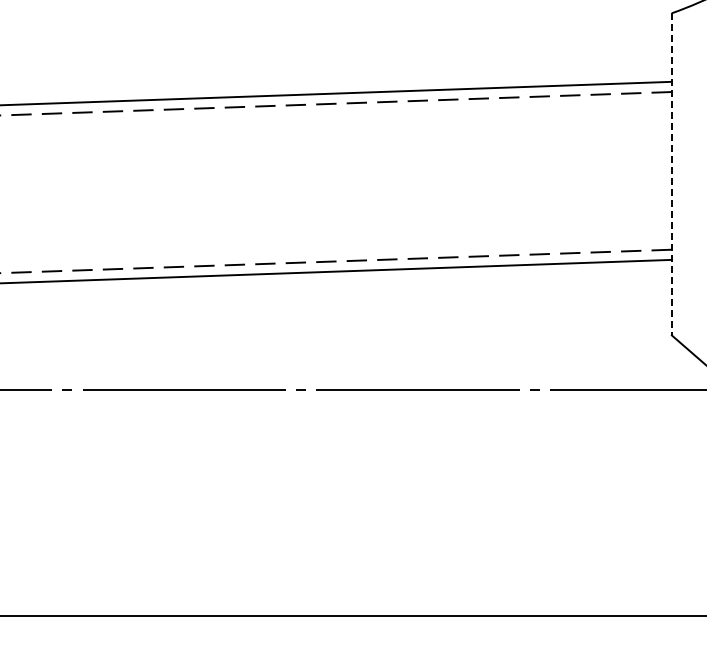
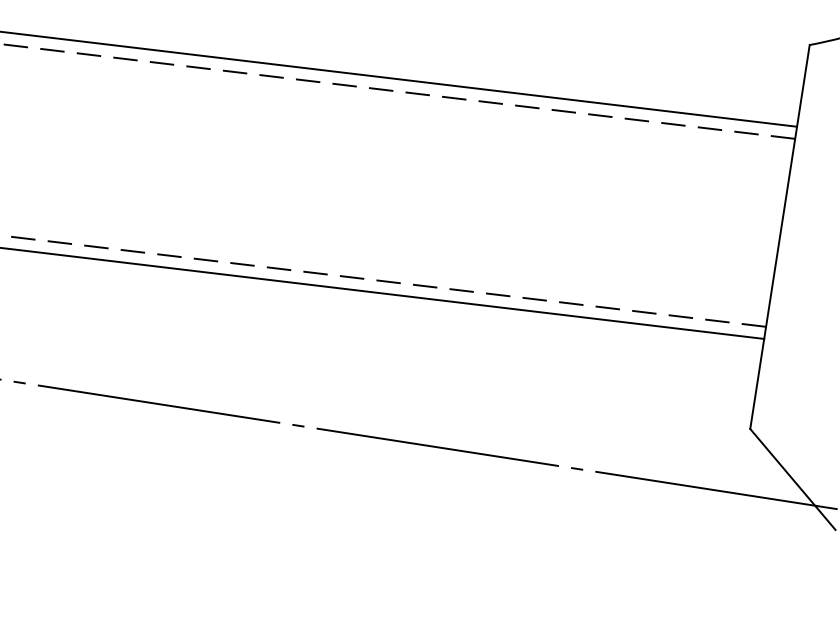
line: (671, 174) -> (779, 237), dashed -> solid

